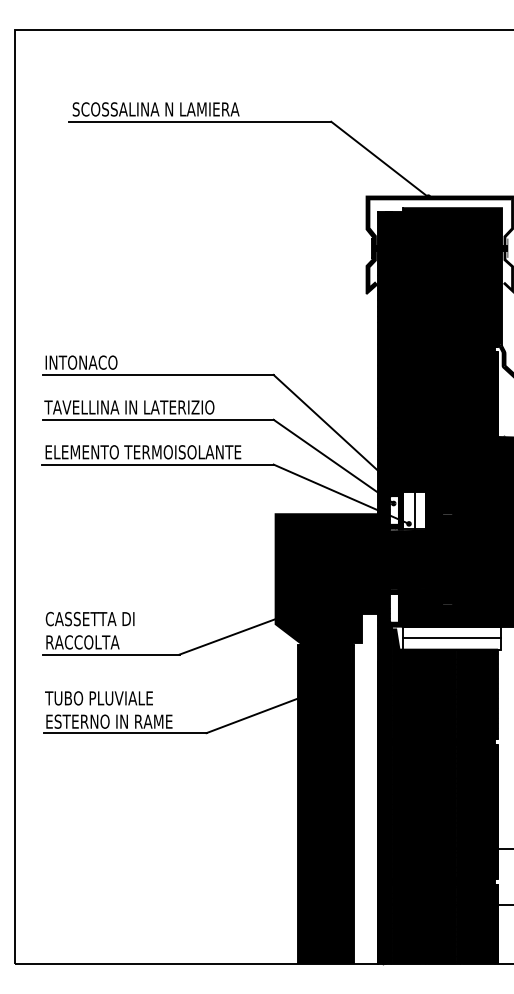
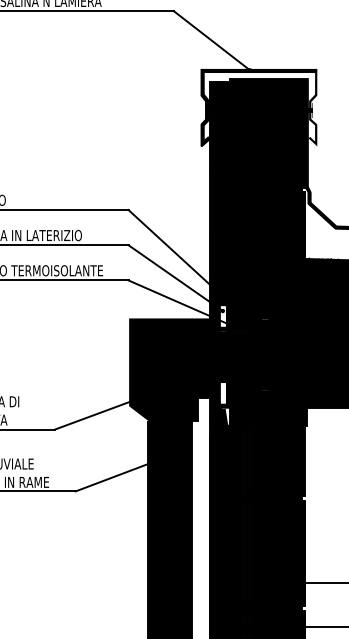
fill: (414, 510) -> (239, 316), added
fill: (451, 638) -> (268, 417), added

